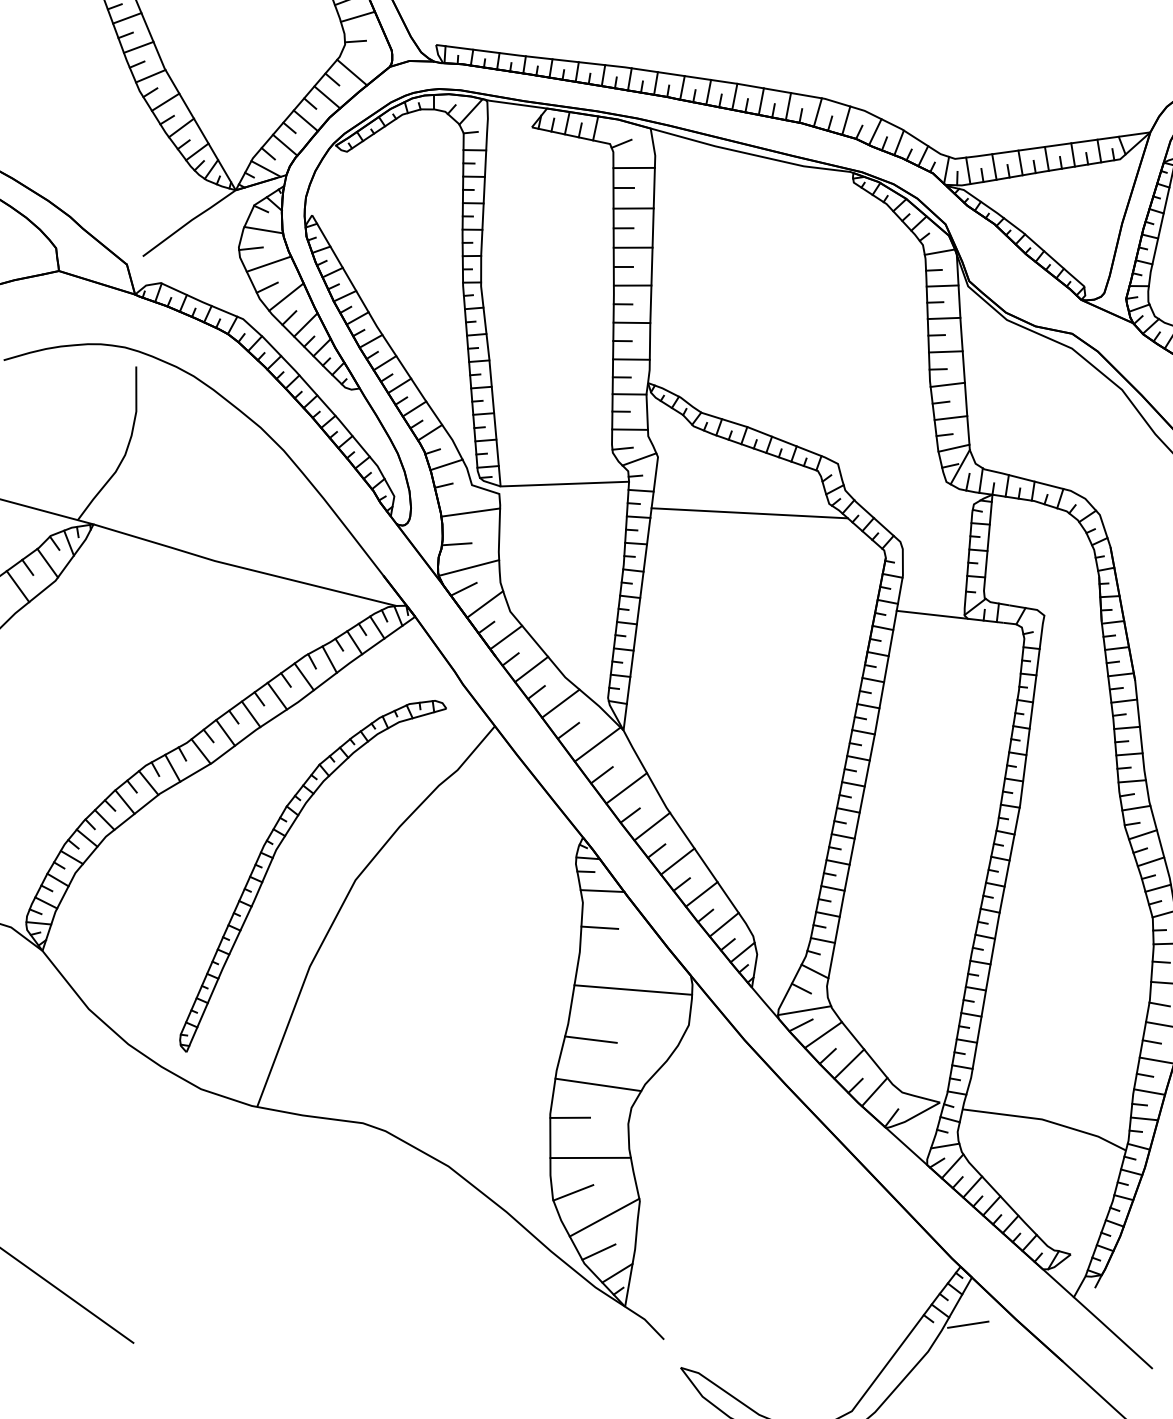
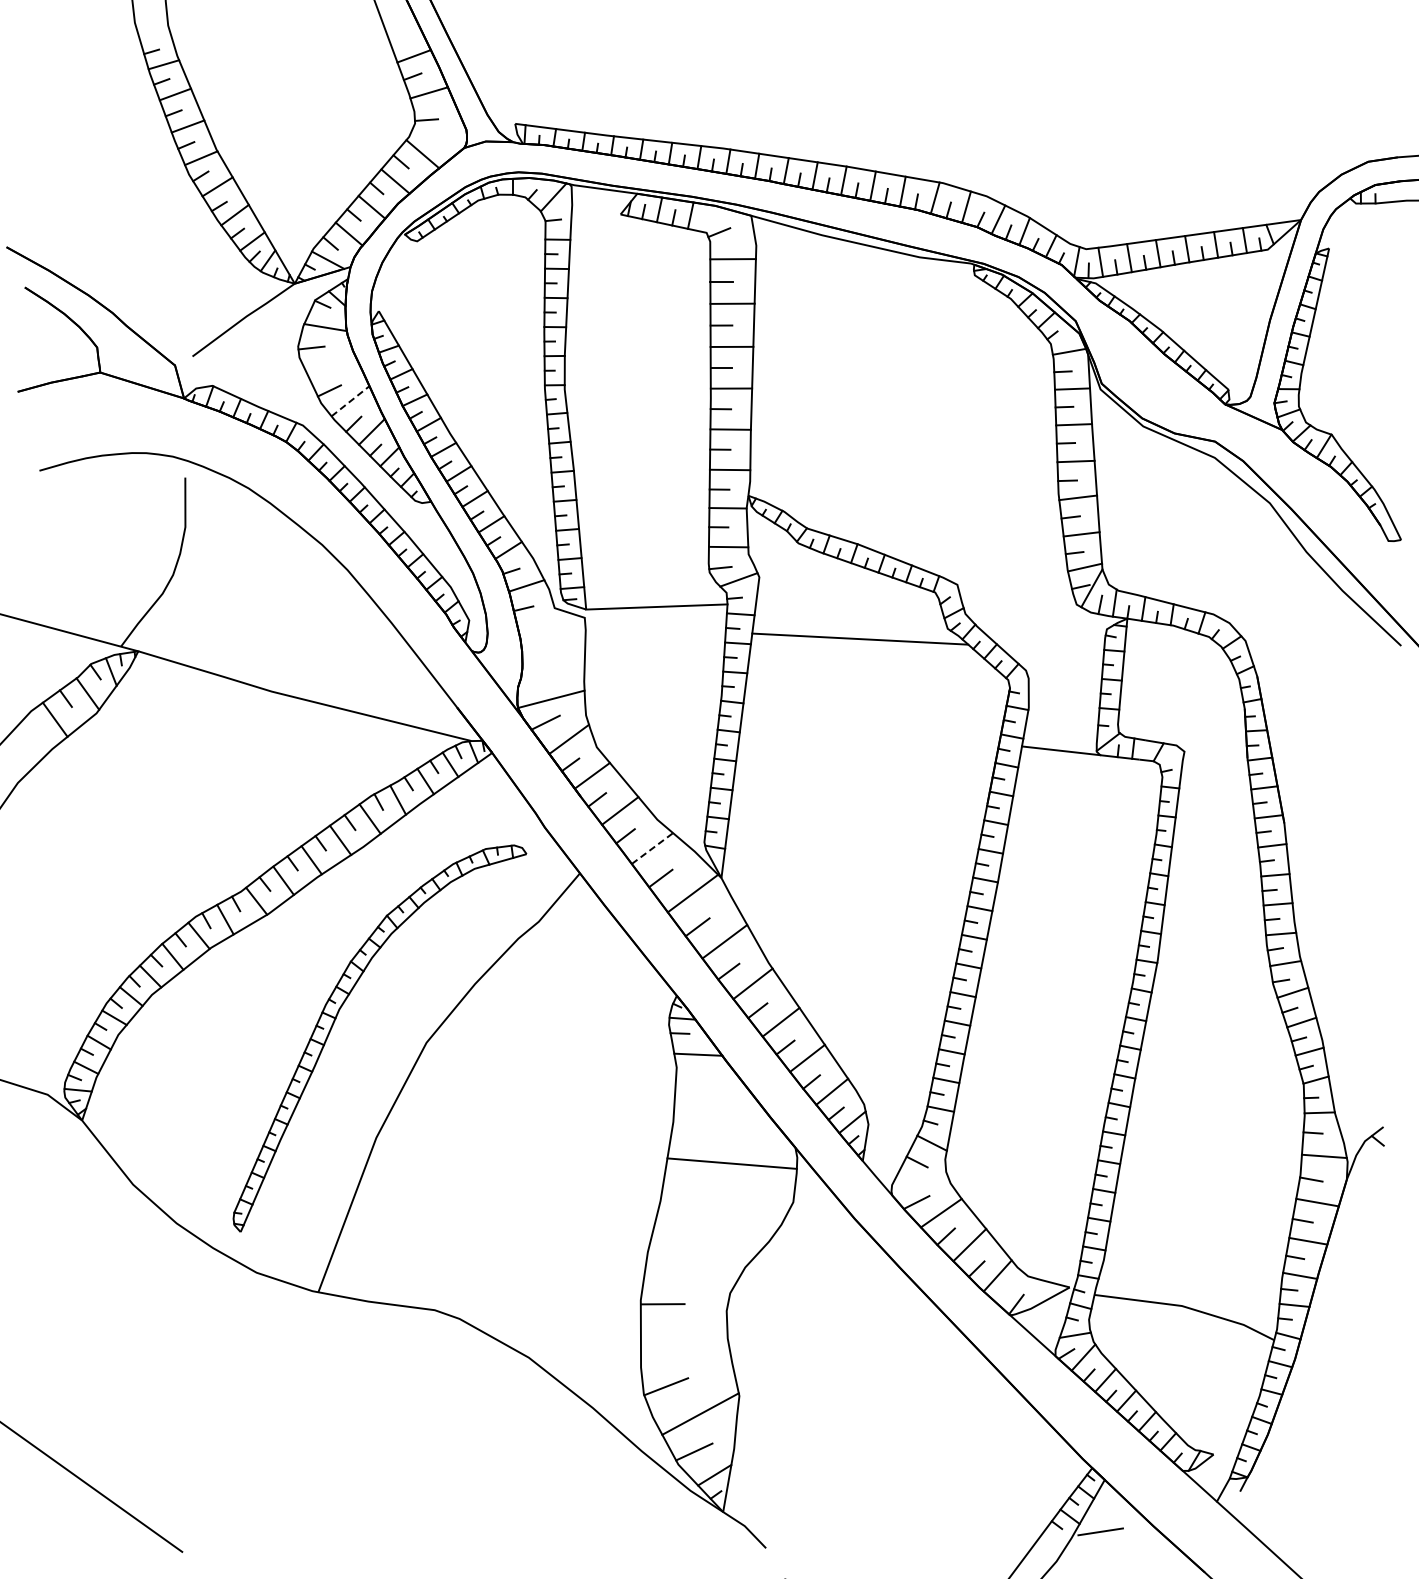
line: (268, 263) -> (330, 364), removed
line: (286, 296) -> (350, 400), solid -> dashed
line: (469, 511) -> (552, 637), removed
line: (456, 544) -> (537, 673), removed
line: (560, 703) -> (652, 848), solid -> dashed
line: (599, 927) -> (695, 1094), removed
line: (804, 1010) -> (920, 1186), removed
line: (590, 1038) -> (685, 1217), removed
line: (598, 1084) -> (693, 1267), removed
line: (590, 1158) -> (685, 1348), removed

